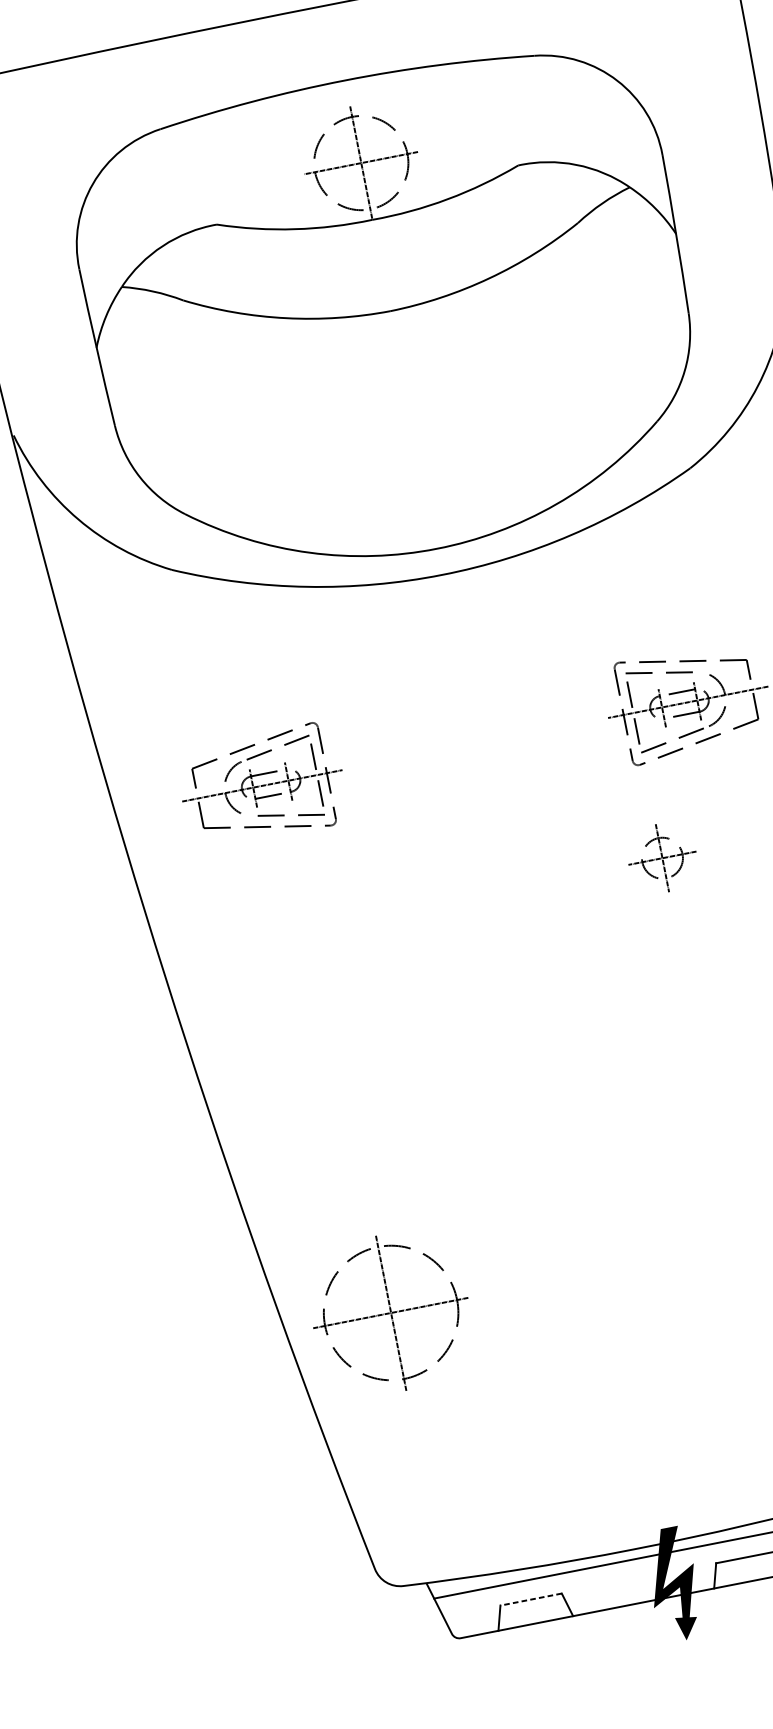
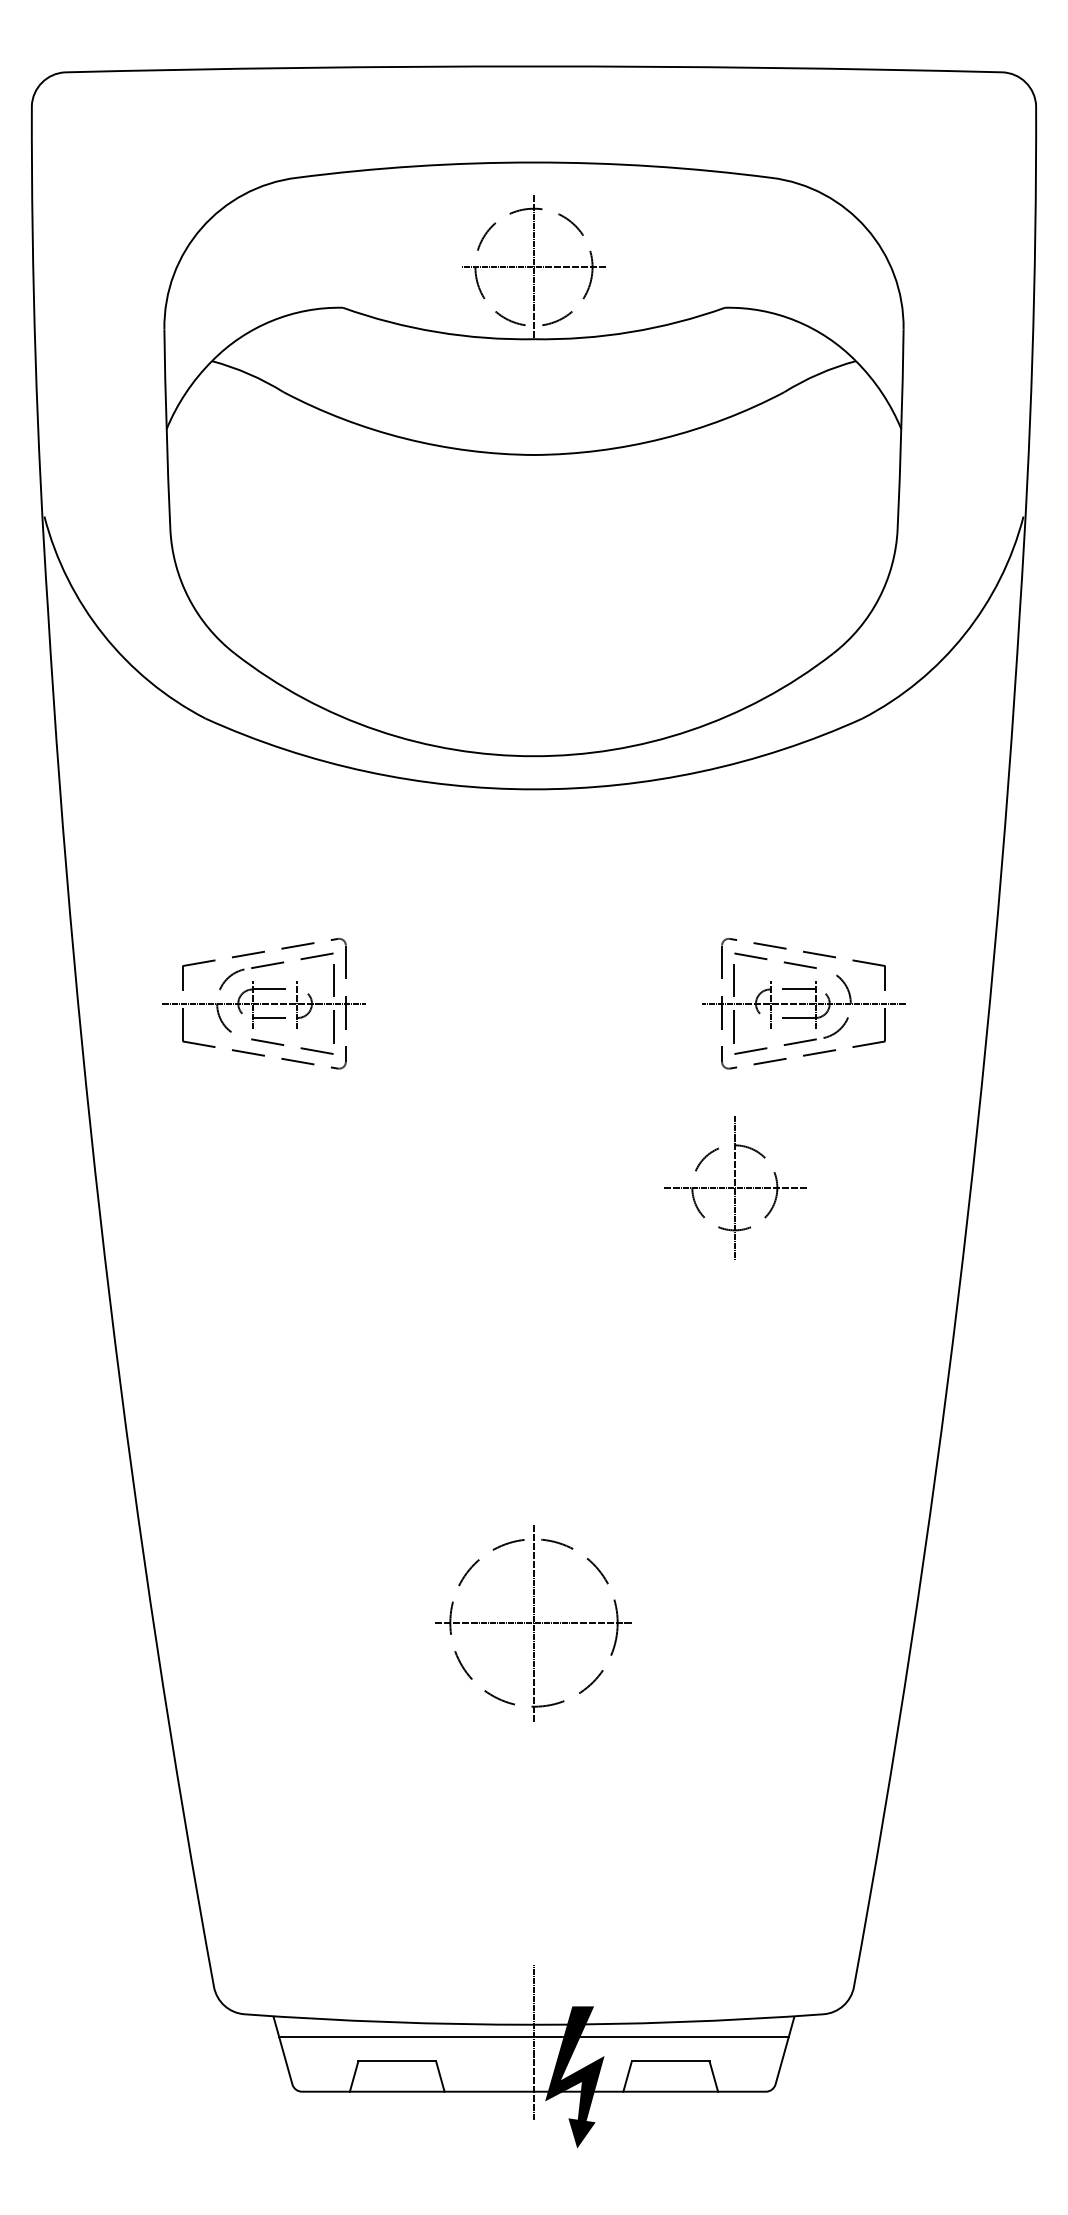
part: (662, 857) -> (735, 1187), size x1.67
part: (390, 1313) -> (533, 1623), moved
line: (635, 1562) -> (533, 2041), added
line: (531, 1599) -> (397, 2061), dashed -> solid

